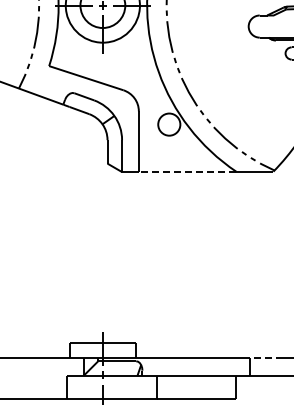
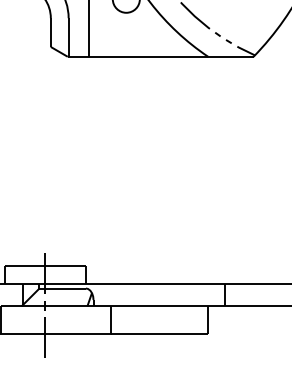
line: (187, 171) -> (148, 56), dashed -> solid
line: (266, 357) -> (245, 283), dashed -> solid

